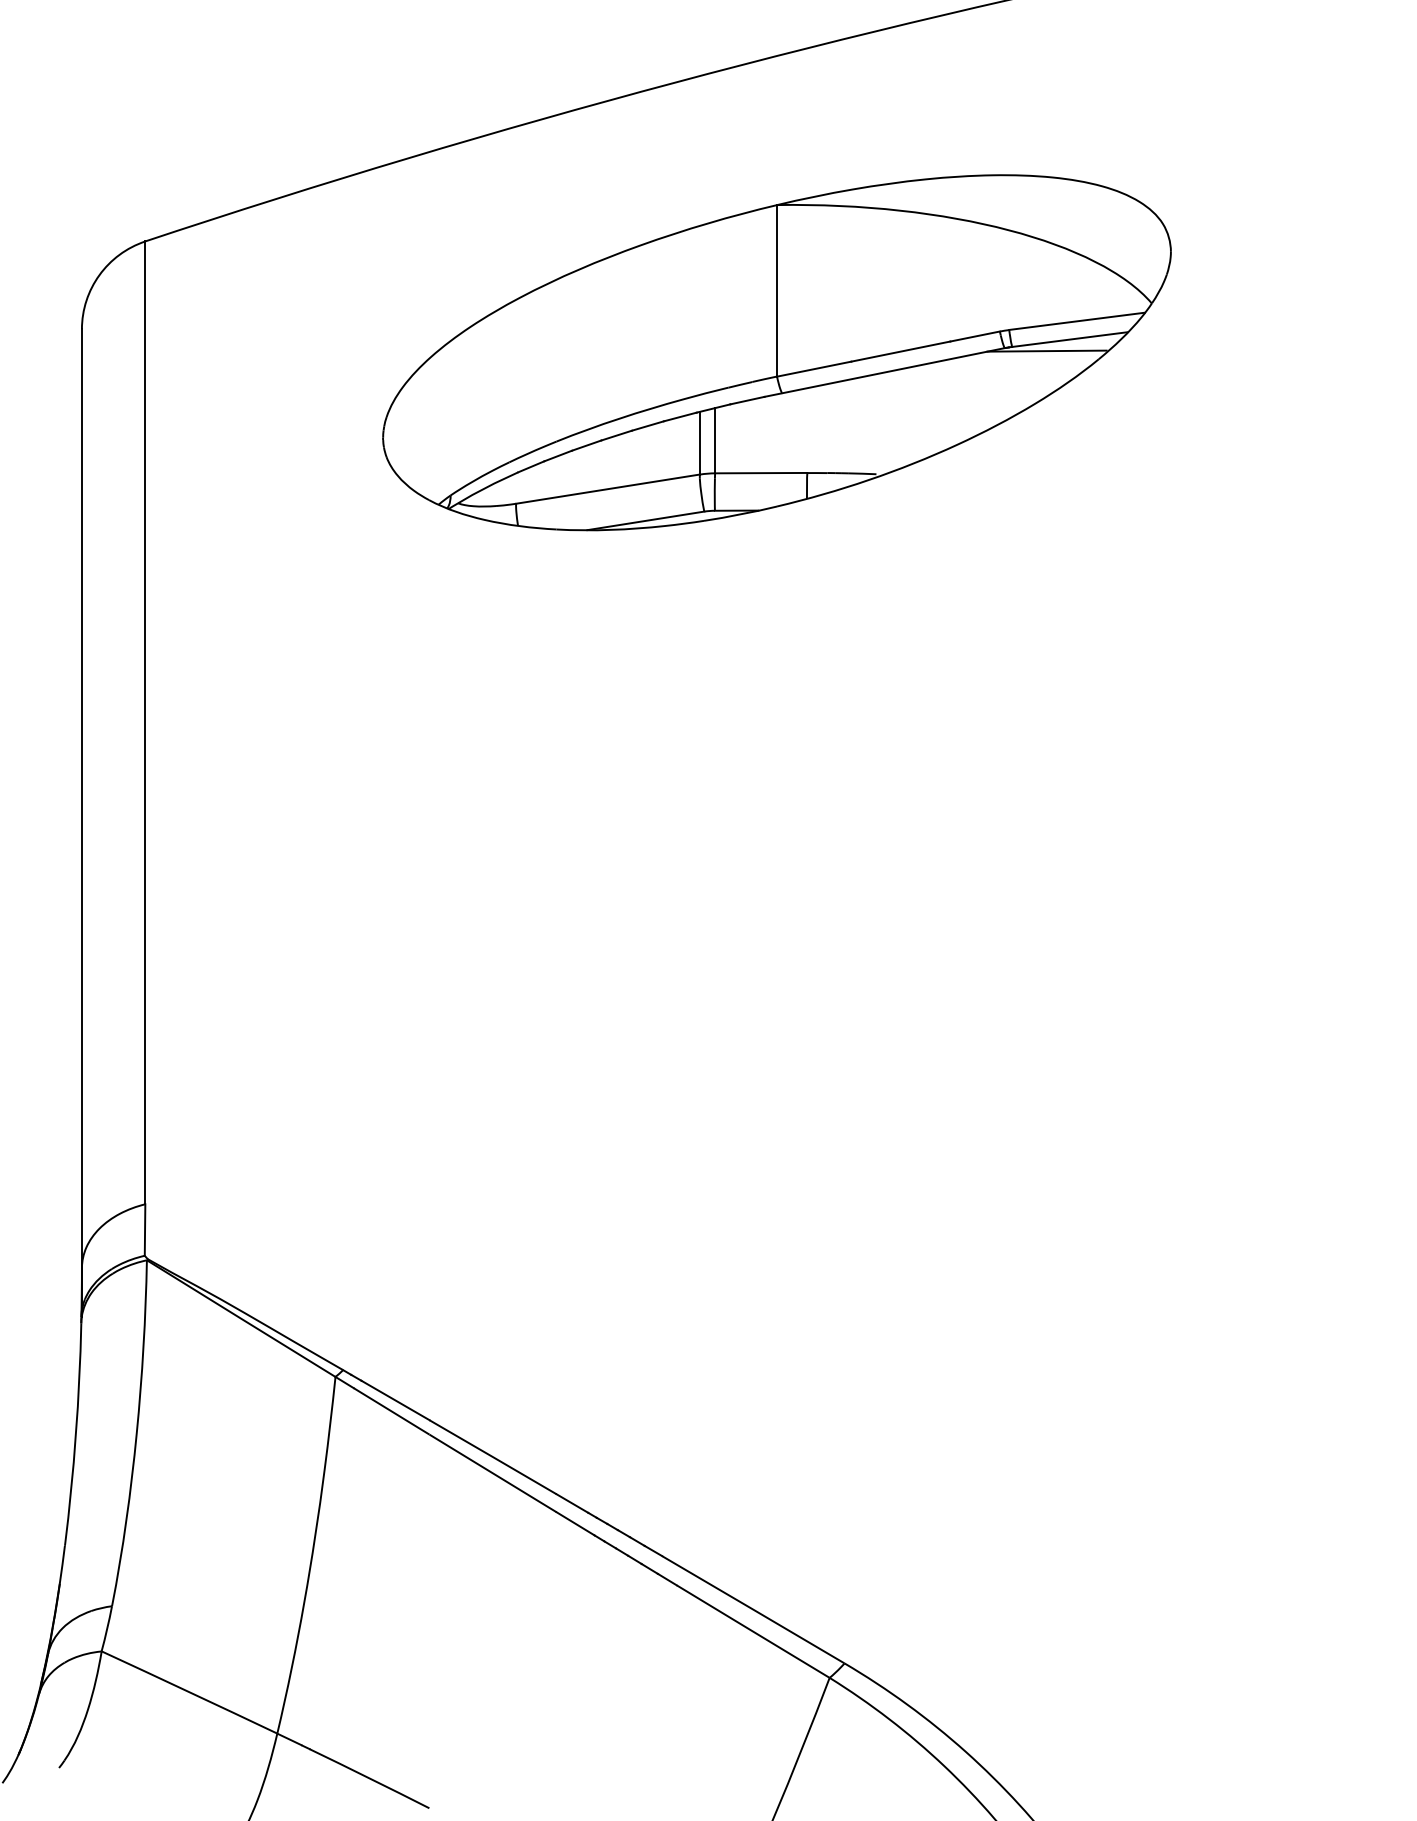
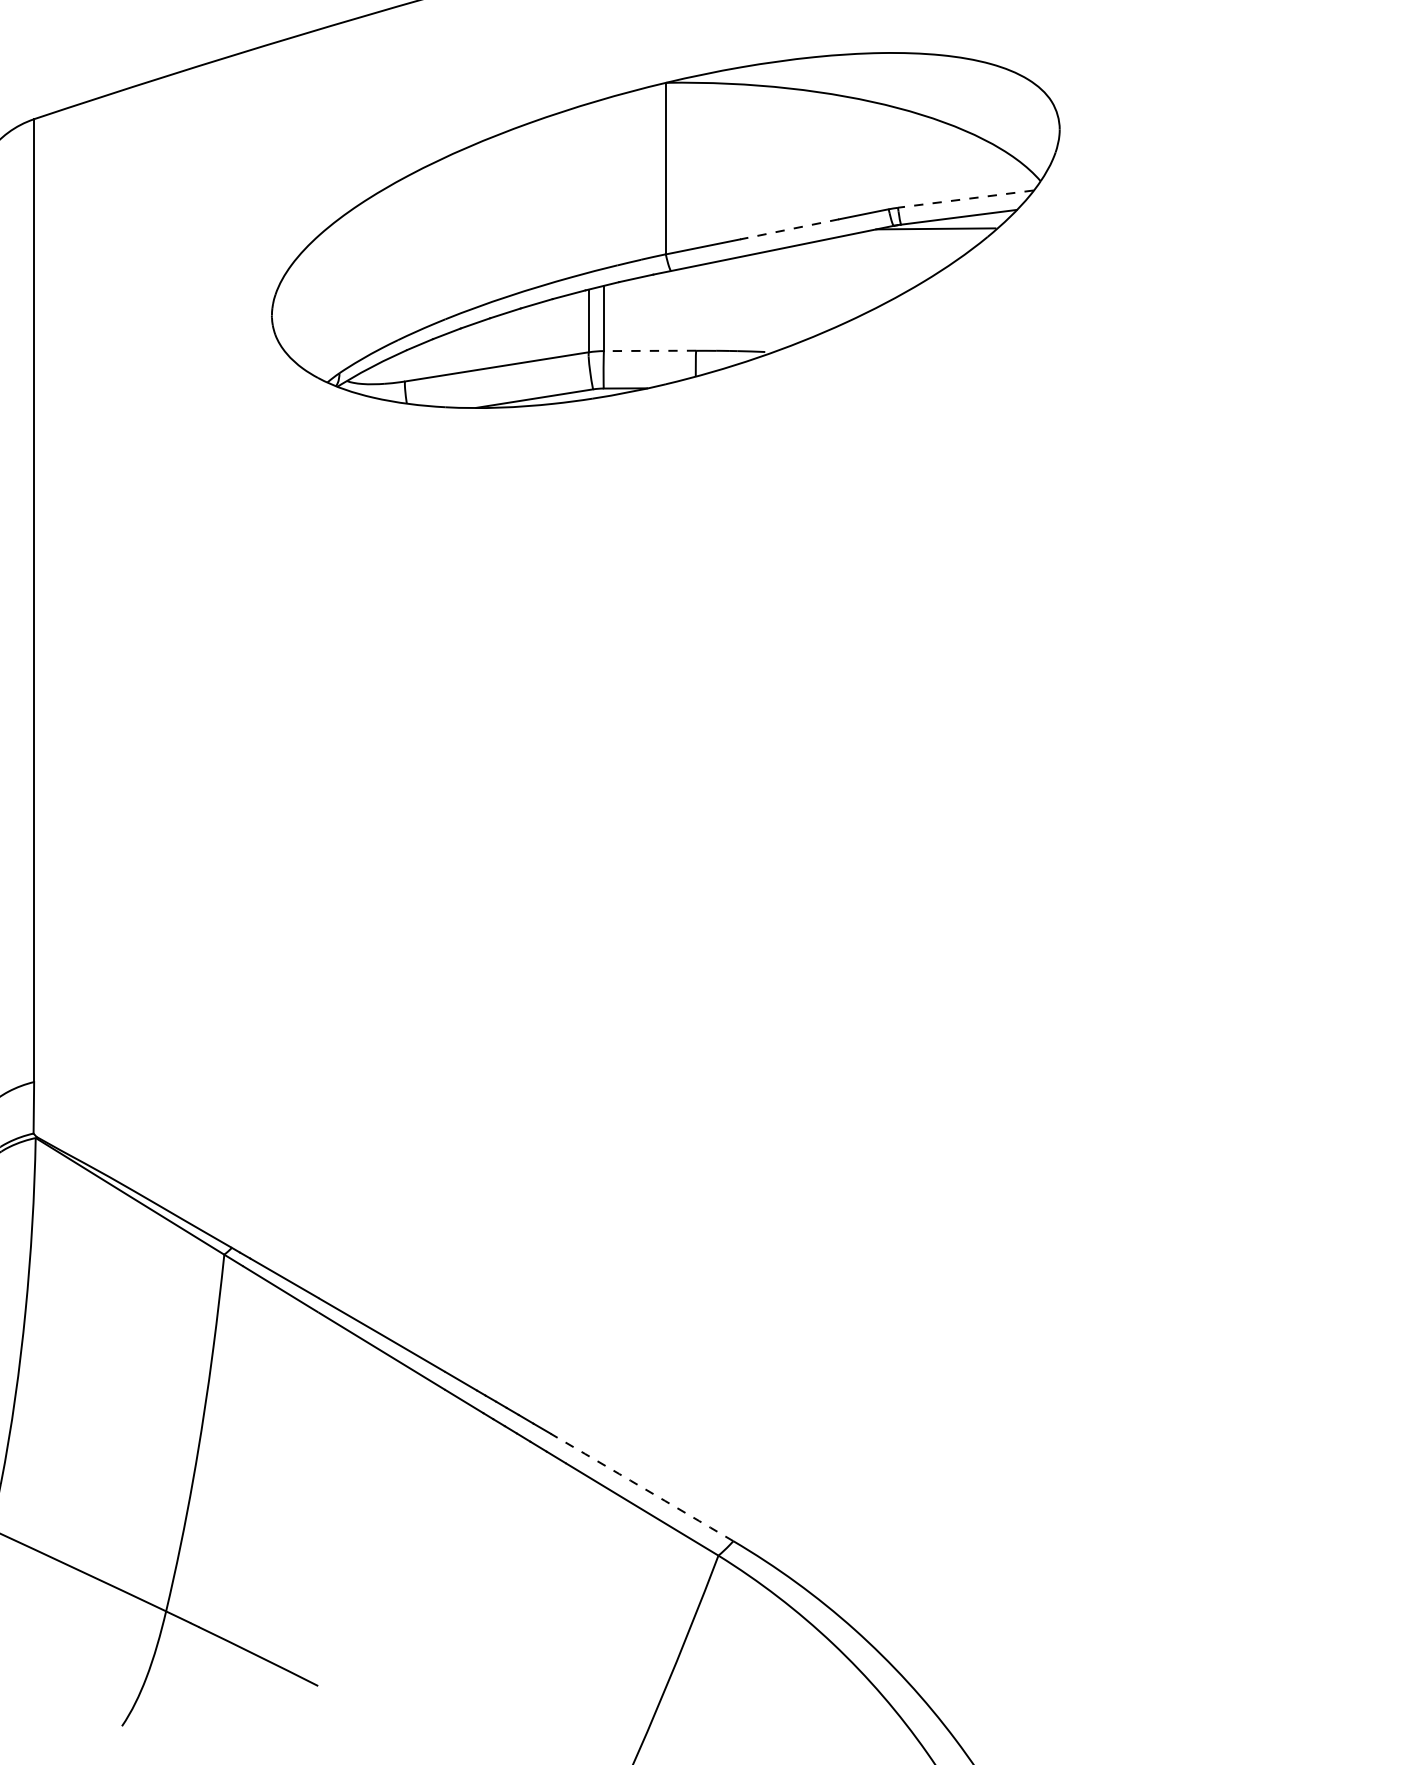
line: (1076, 321) -> (965, 199), solid -> dashed
line: (900, 351) -> (789, 229), solid -> dashed
line: (760, 473) -> (649, 351), solid -> dashed
arc: (753, 1609) -> (642, 1487), solid -> dashed

